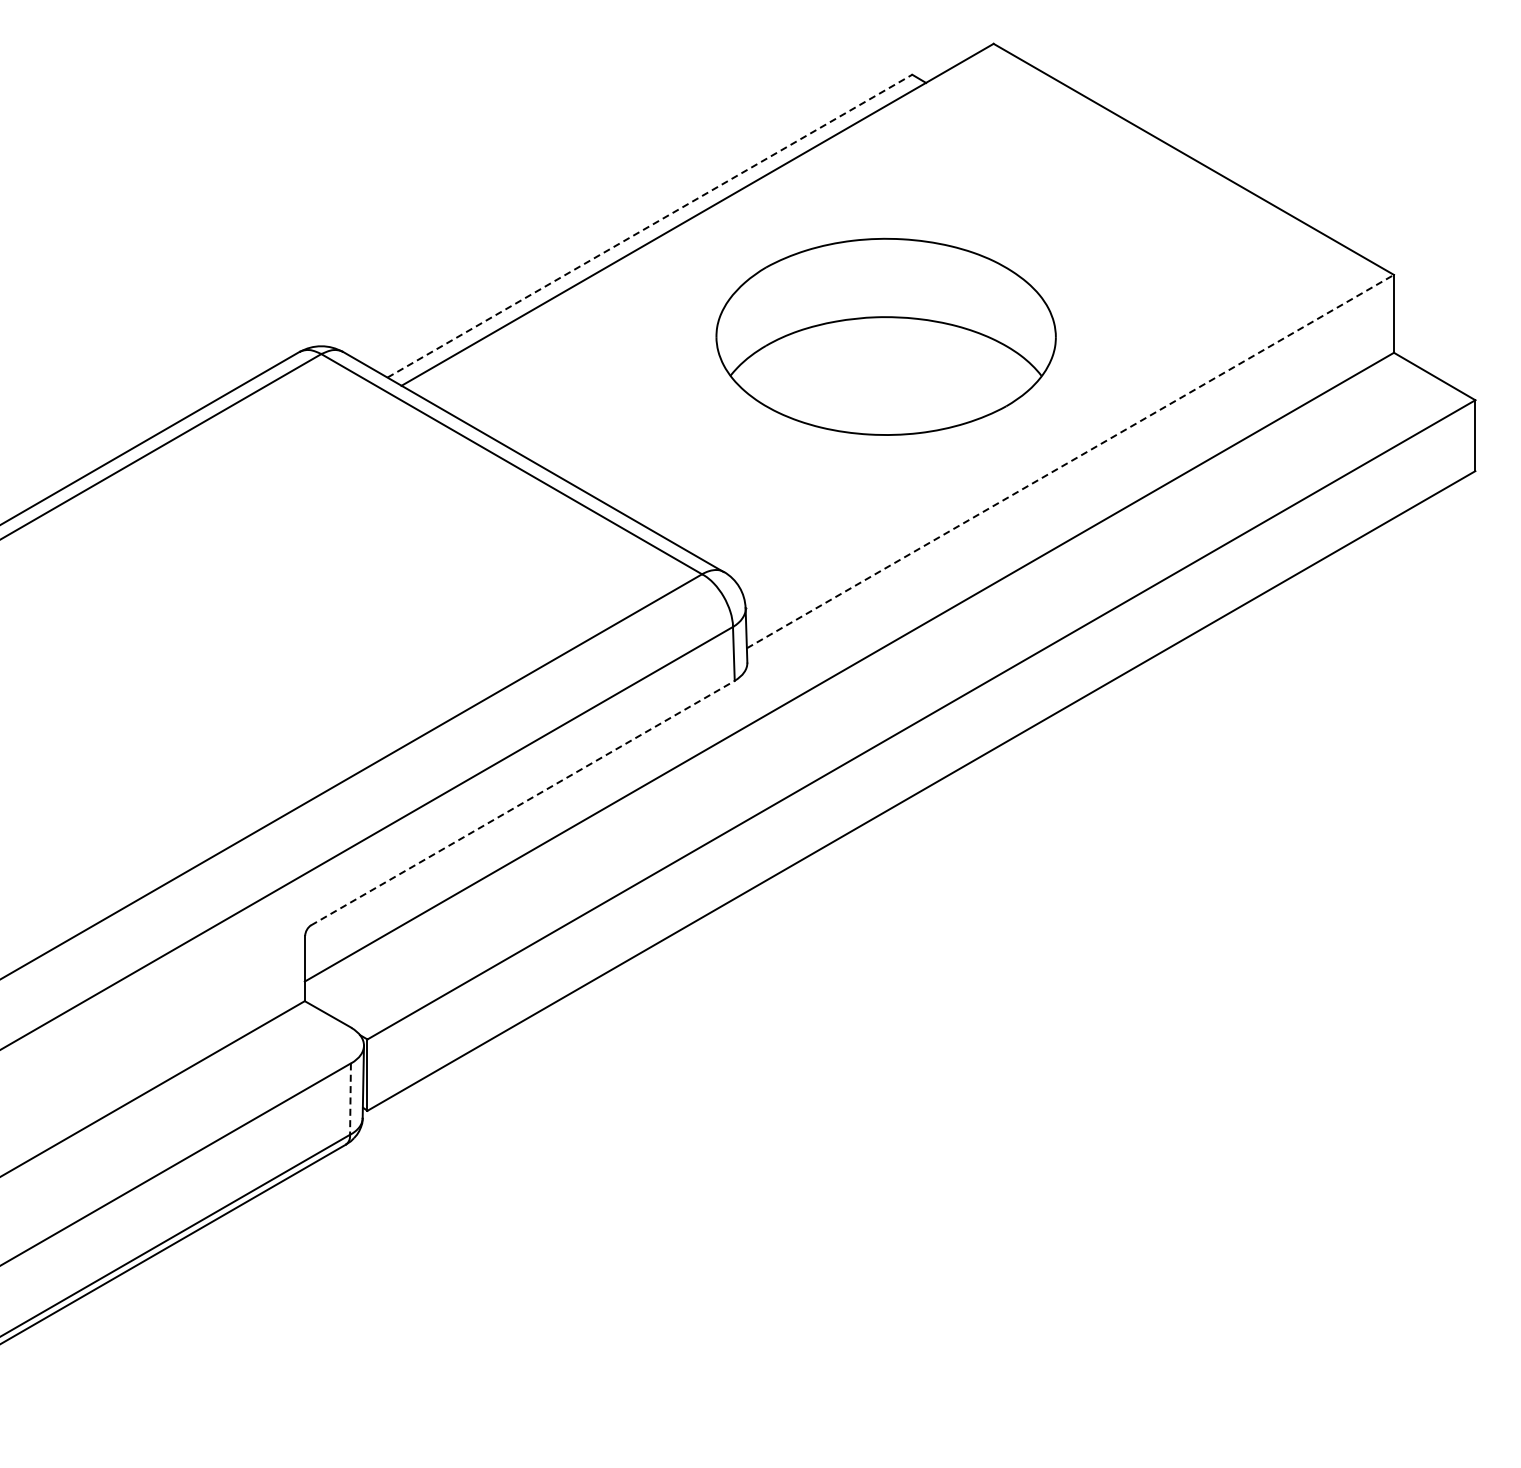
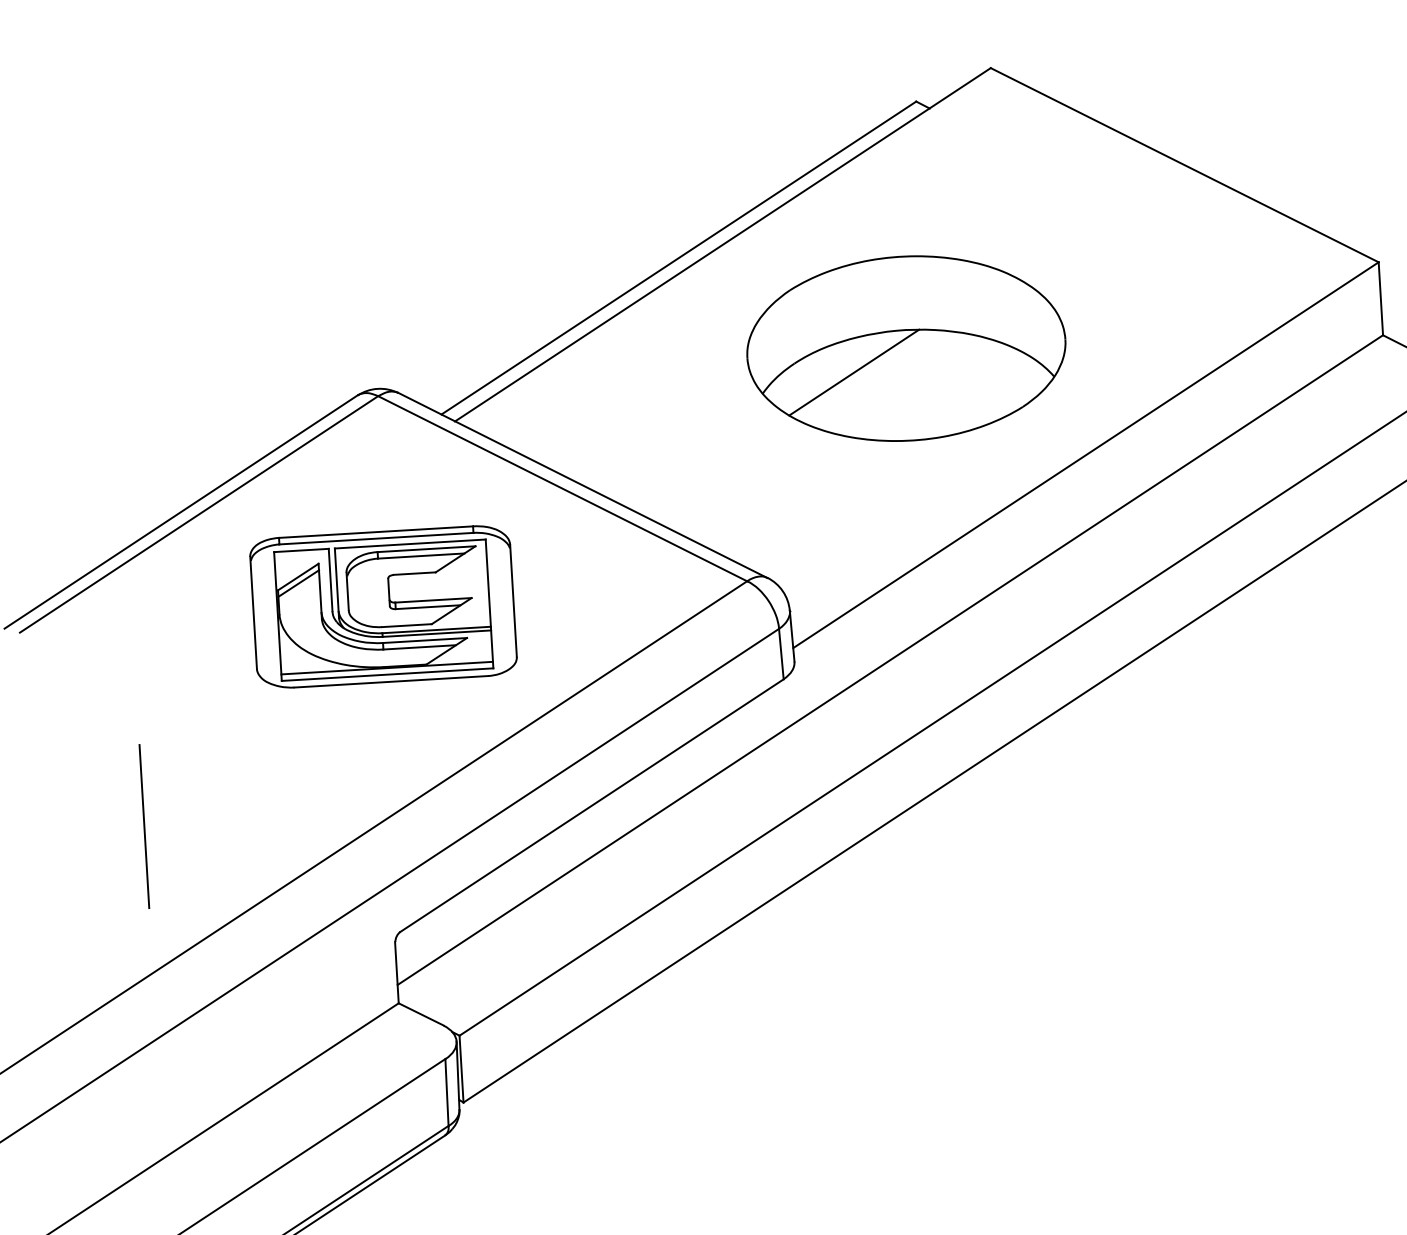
line: (649, 226) -> (678, 258), dashed -> solid
line: (828, 358) -> (853, 372), added
line: (1070, 461) -> (1086, 455), dashed -> solid
part: (313, 578) -> (383, 606), added
line: (45, 797) -> (144, 826), added
line: (522, 803) -> (591, 806), dashed -> solid
line: (350, 1099) -> (446, 1092), dashed -> solid

